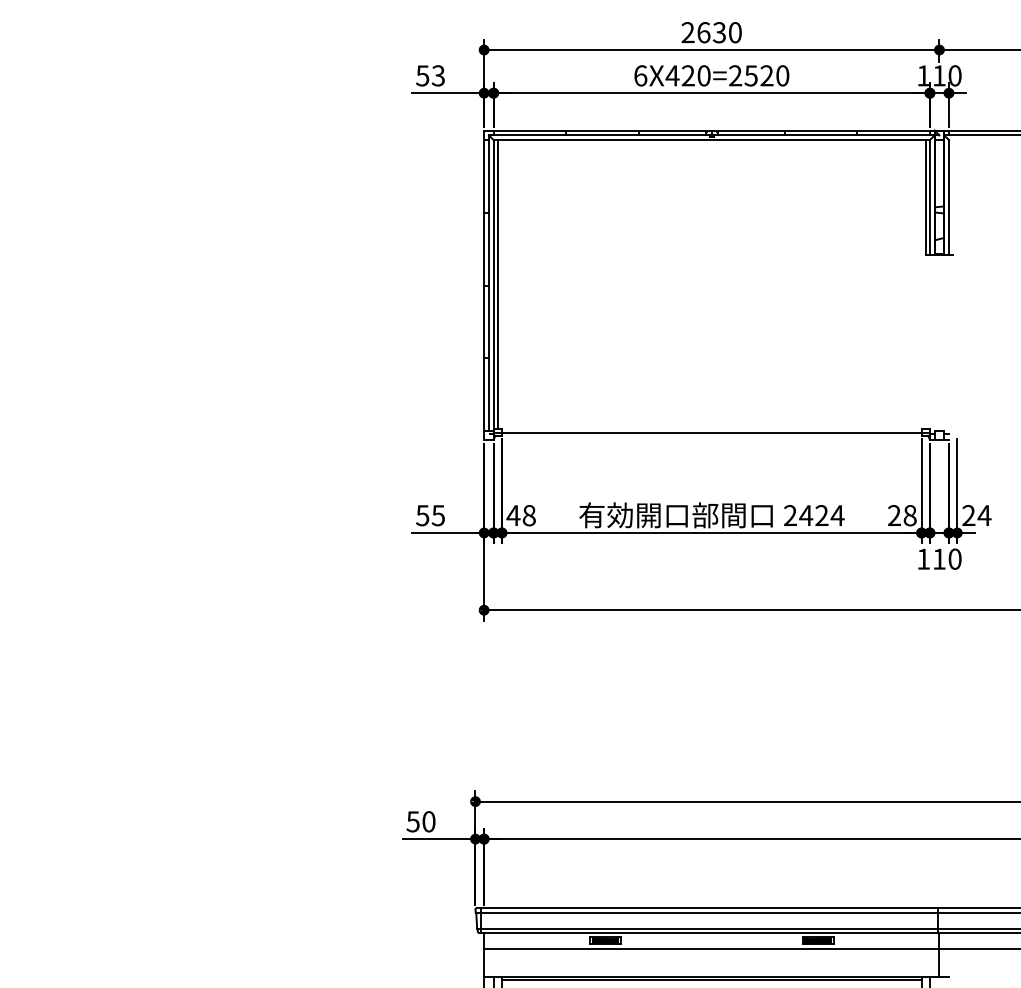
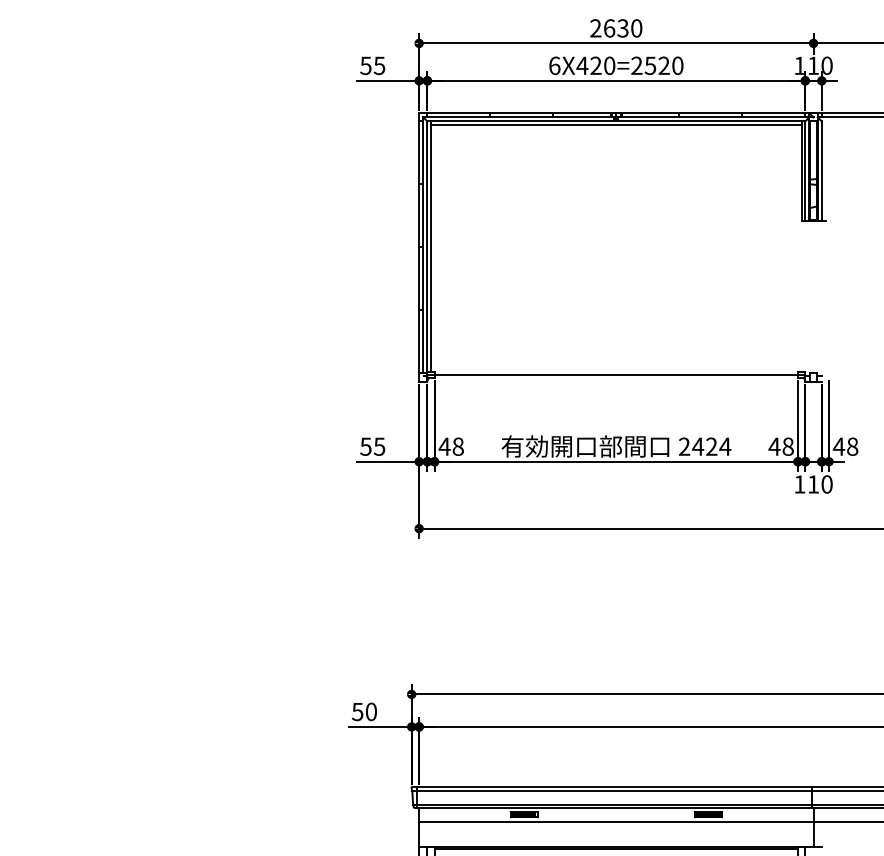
text: (438, 75) -> (379, 65), 53 -> 55
line: (711, 144) -> (616, 125), added
text: (894, 515) -> (774, 446), 28 -> 48
text: (976, 515) -> (845, 446), 24 -> 48

